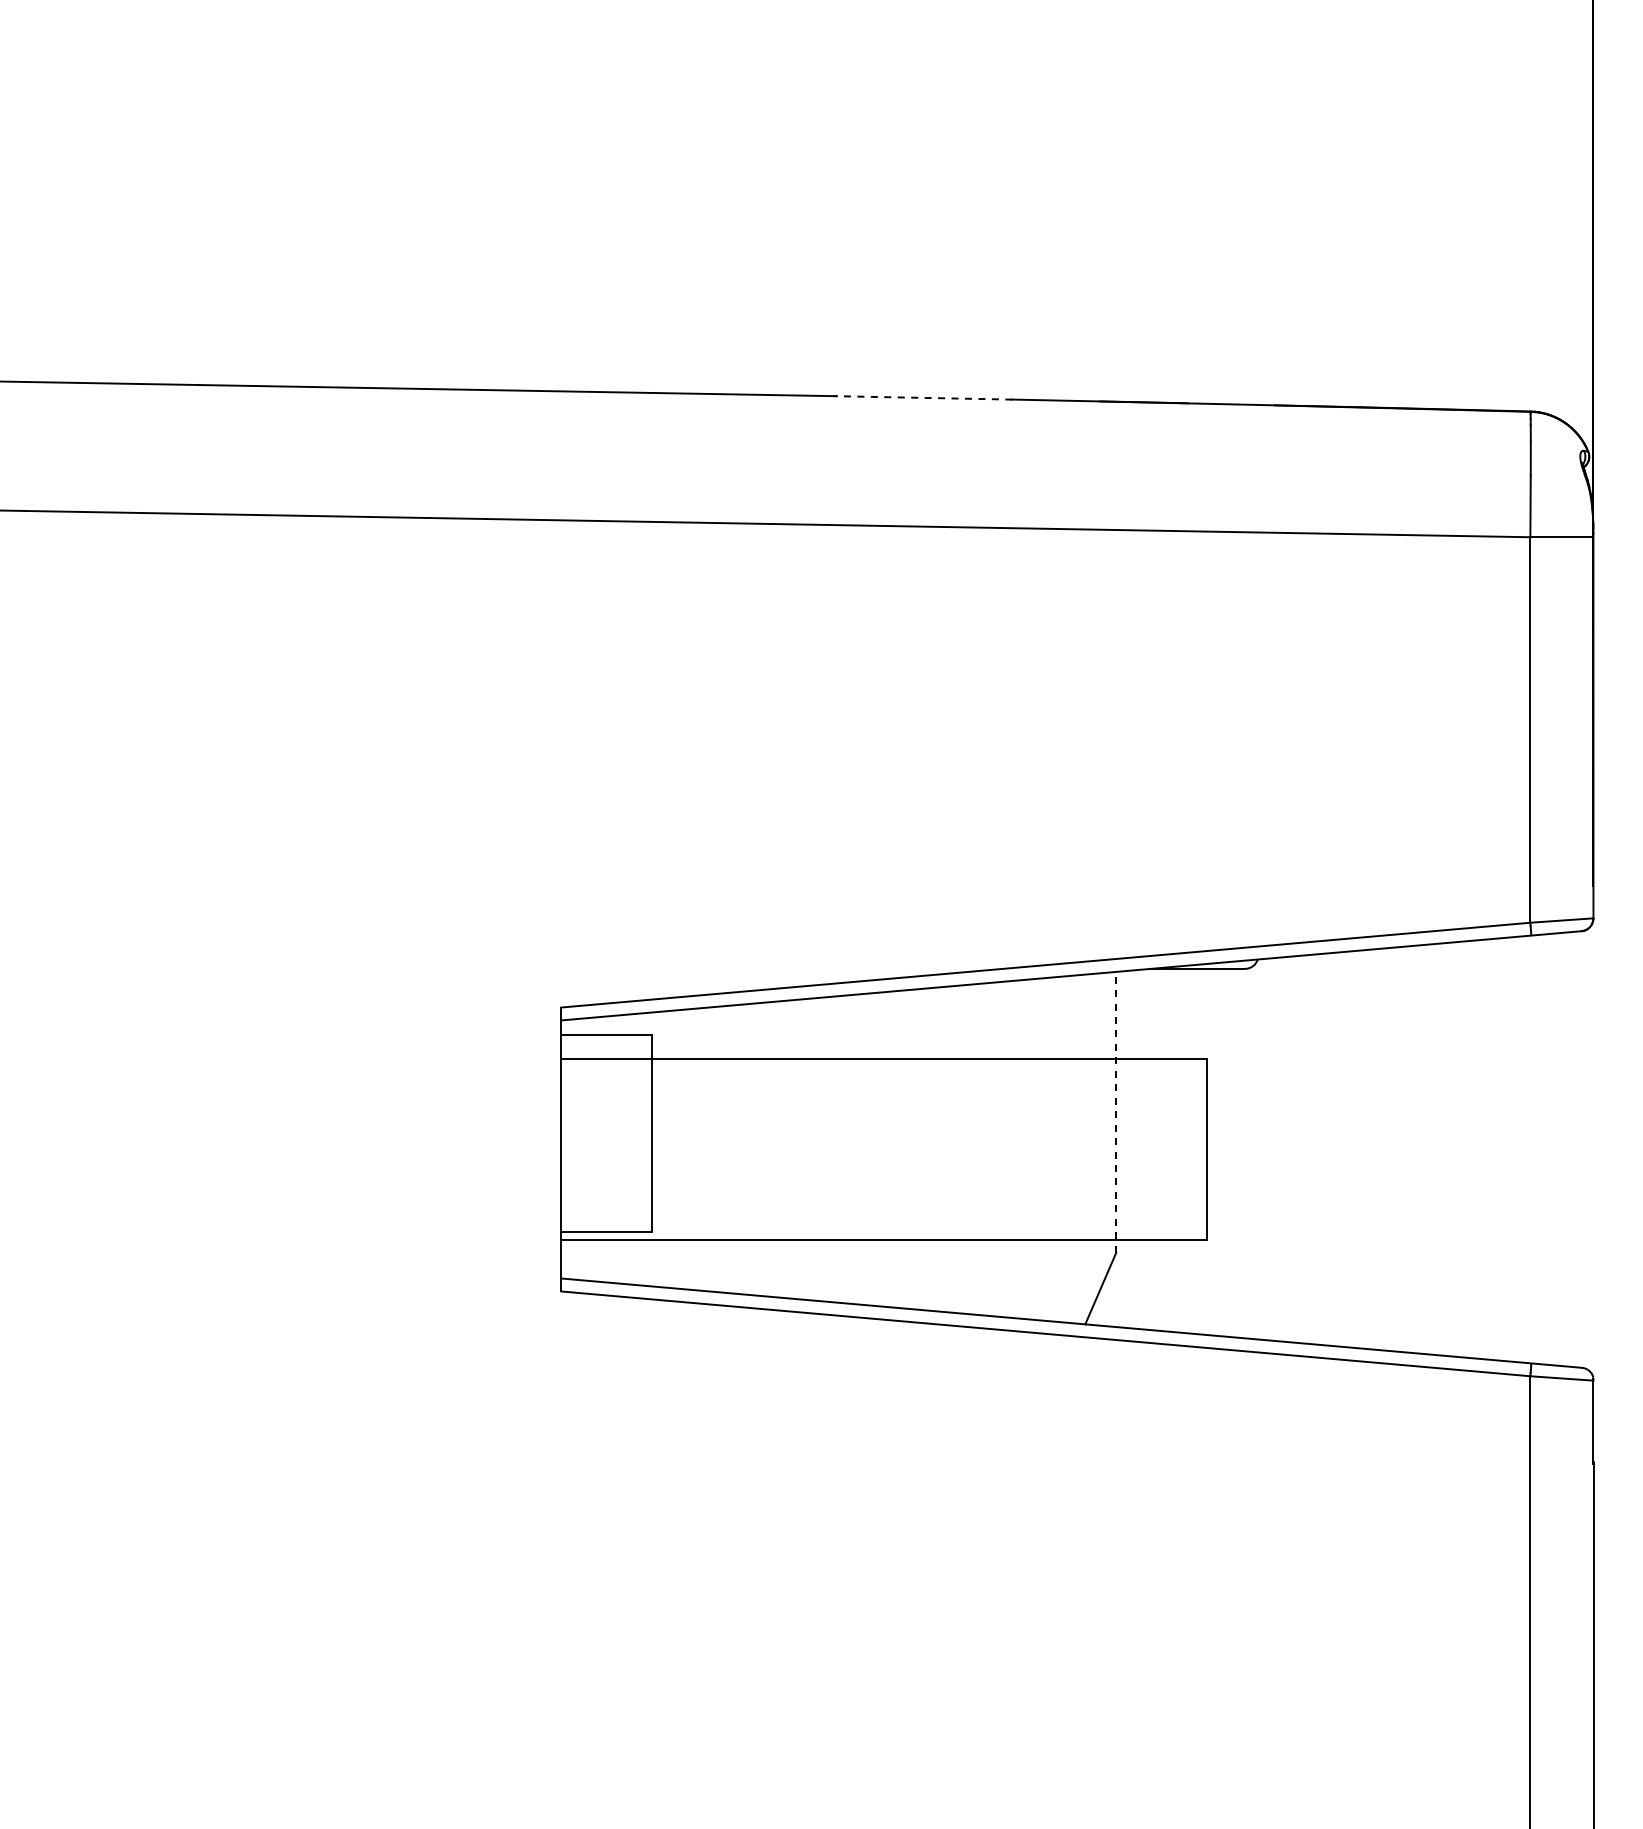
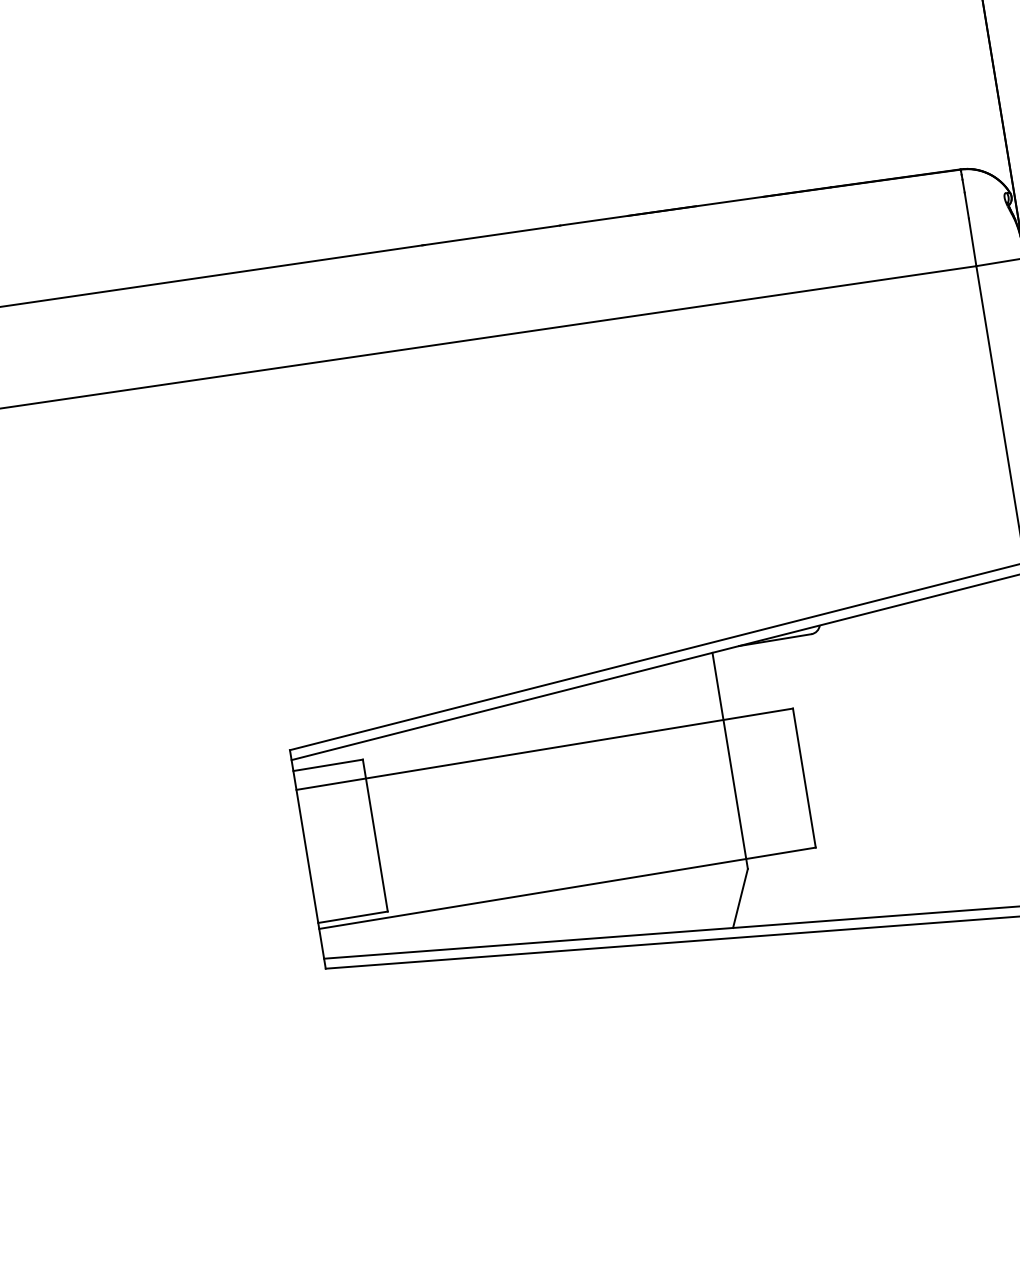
line: (922, 397) -> (490, 235), dashed -> solid
line: (1116, 1111) -> (730, 760), dashed -> solid

